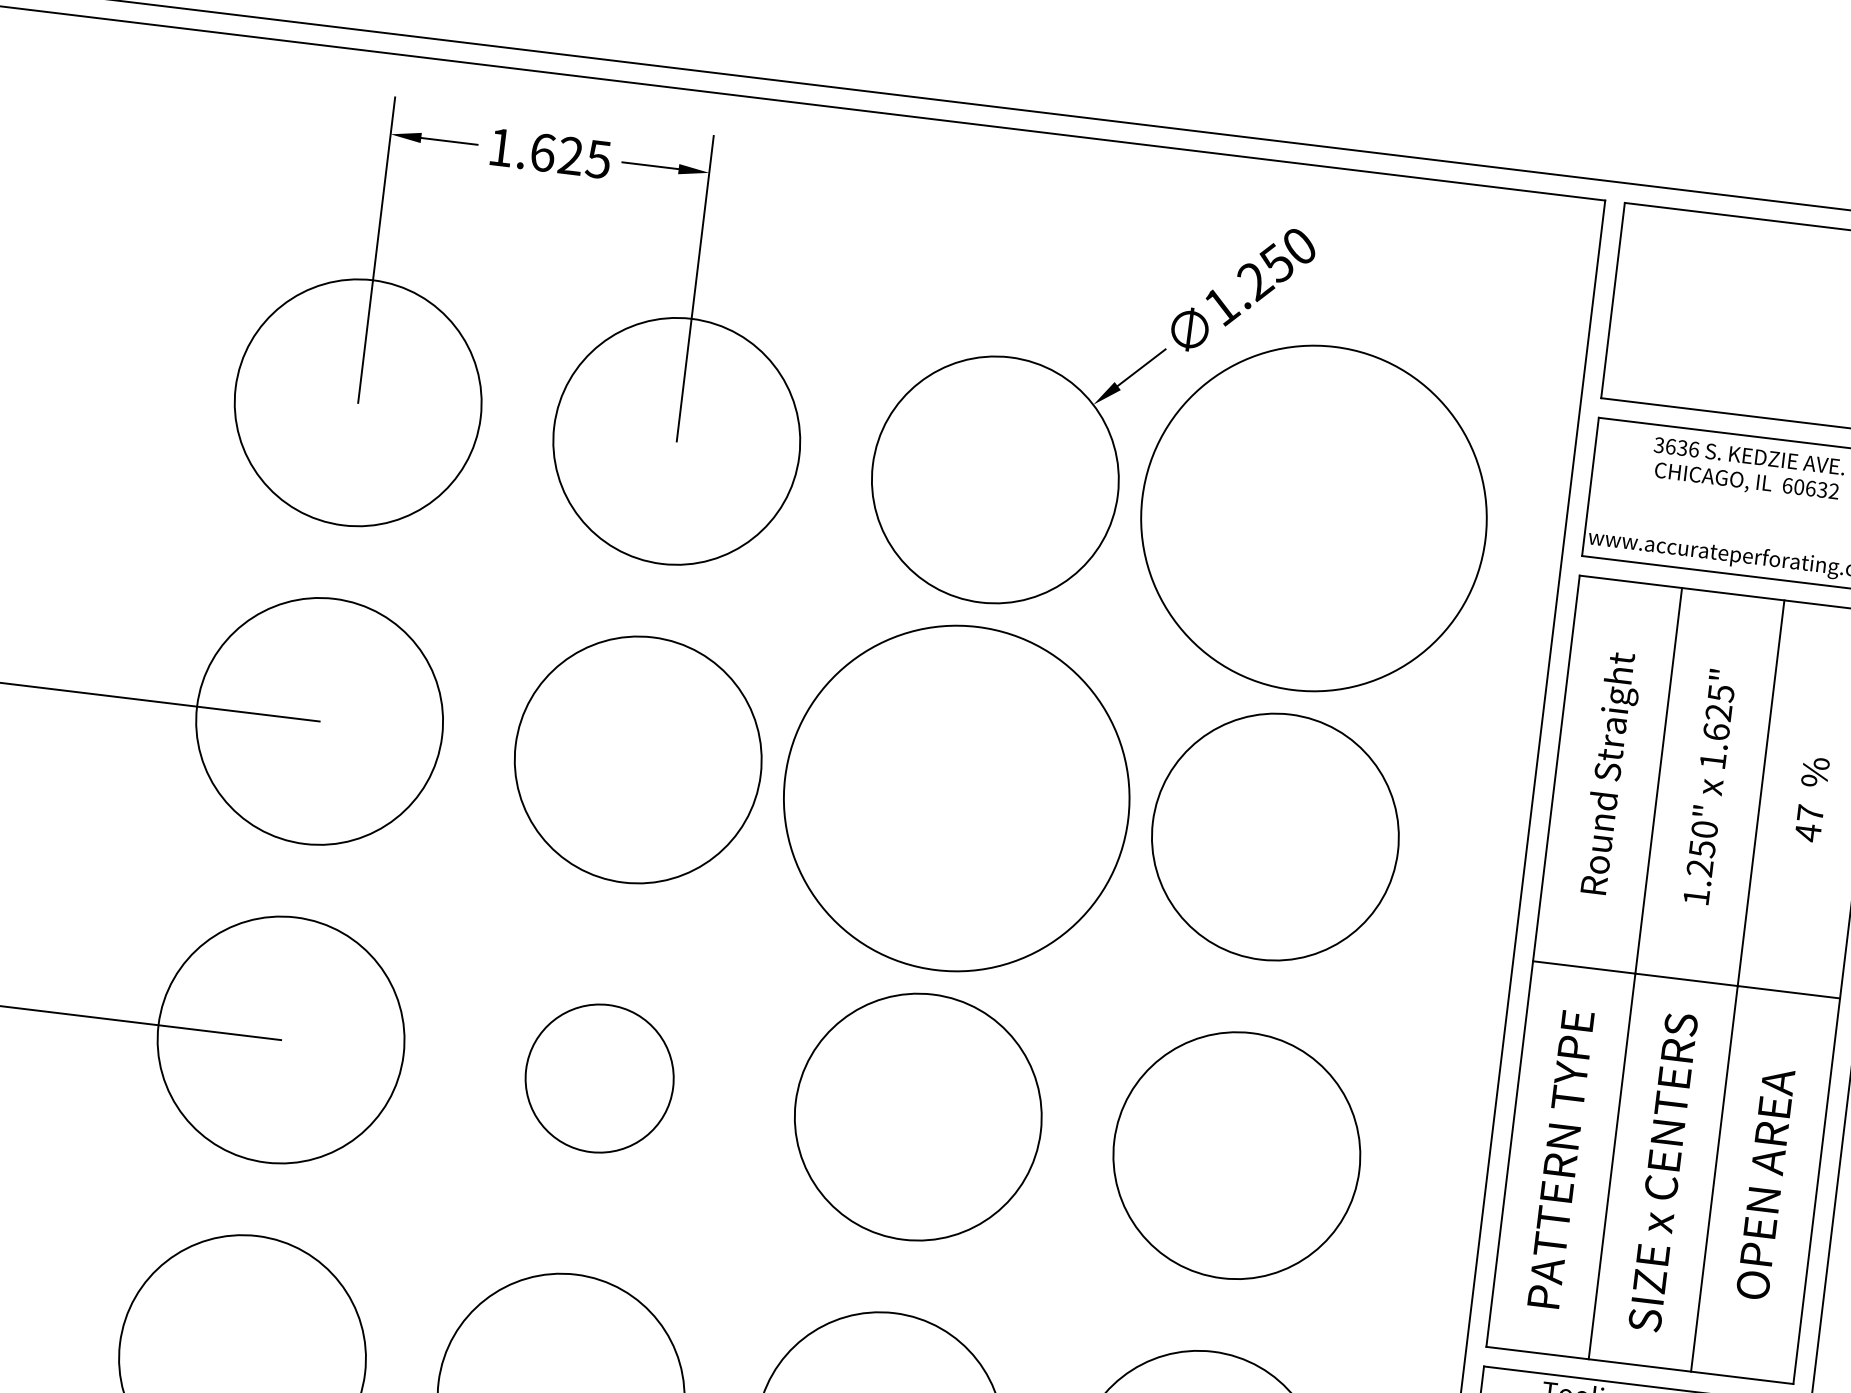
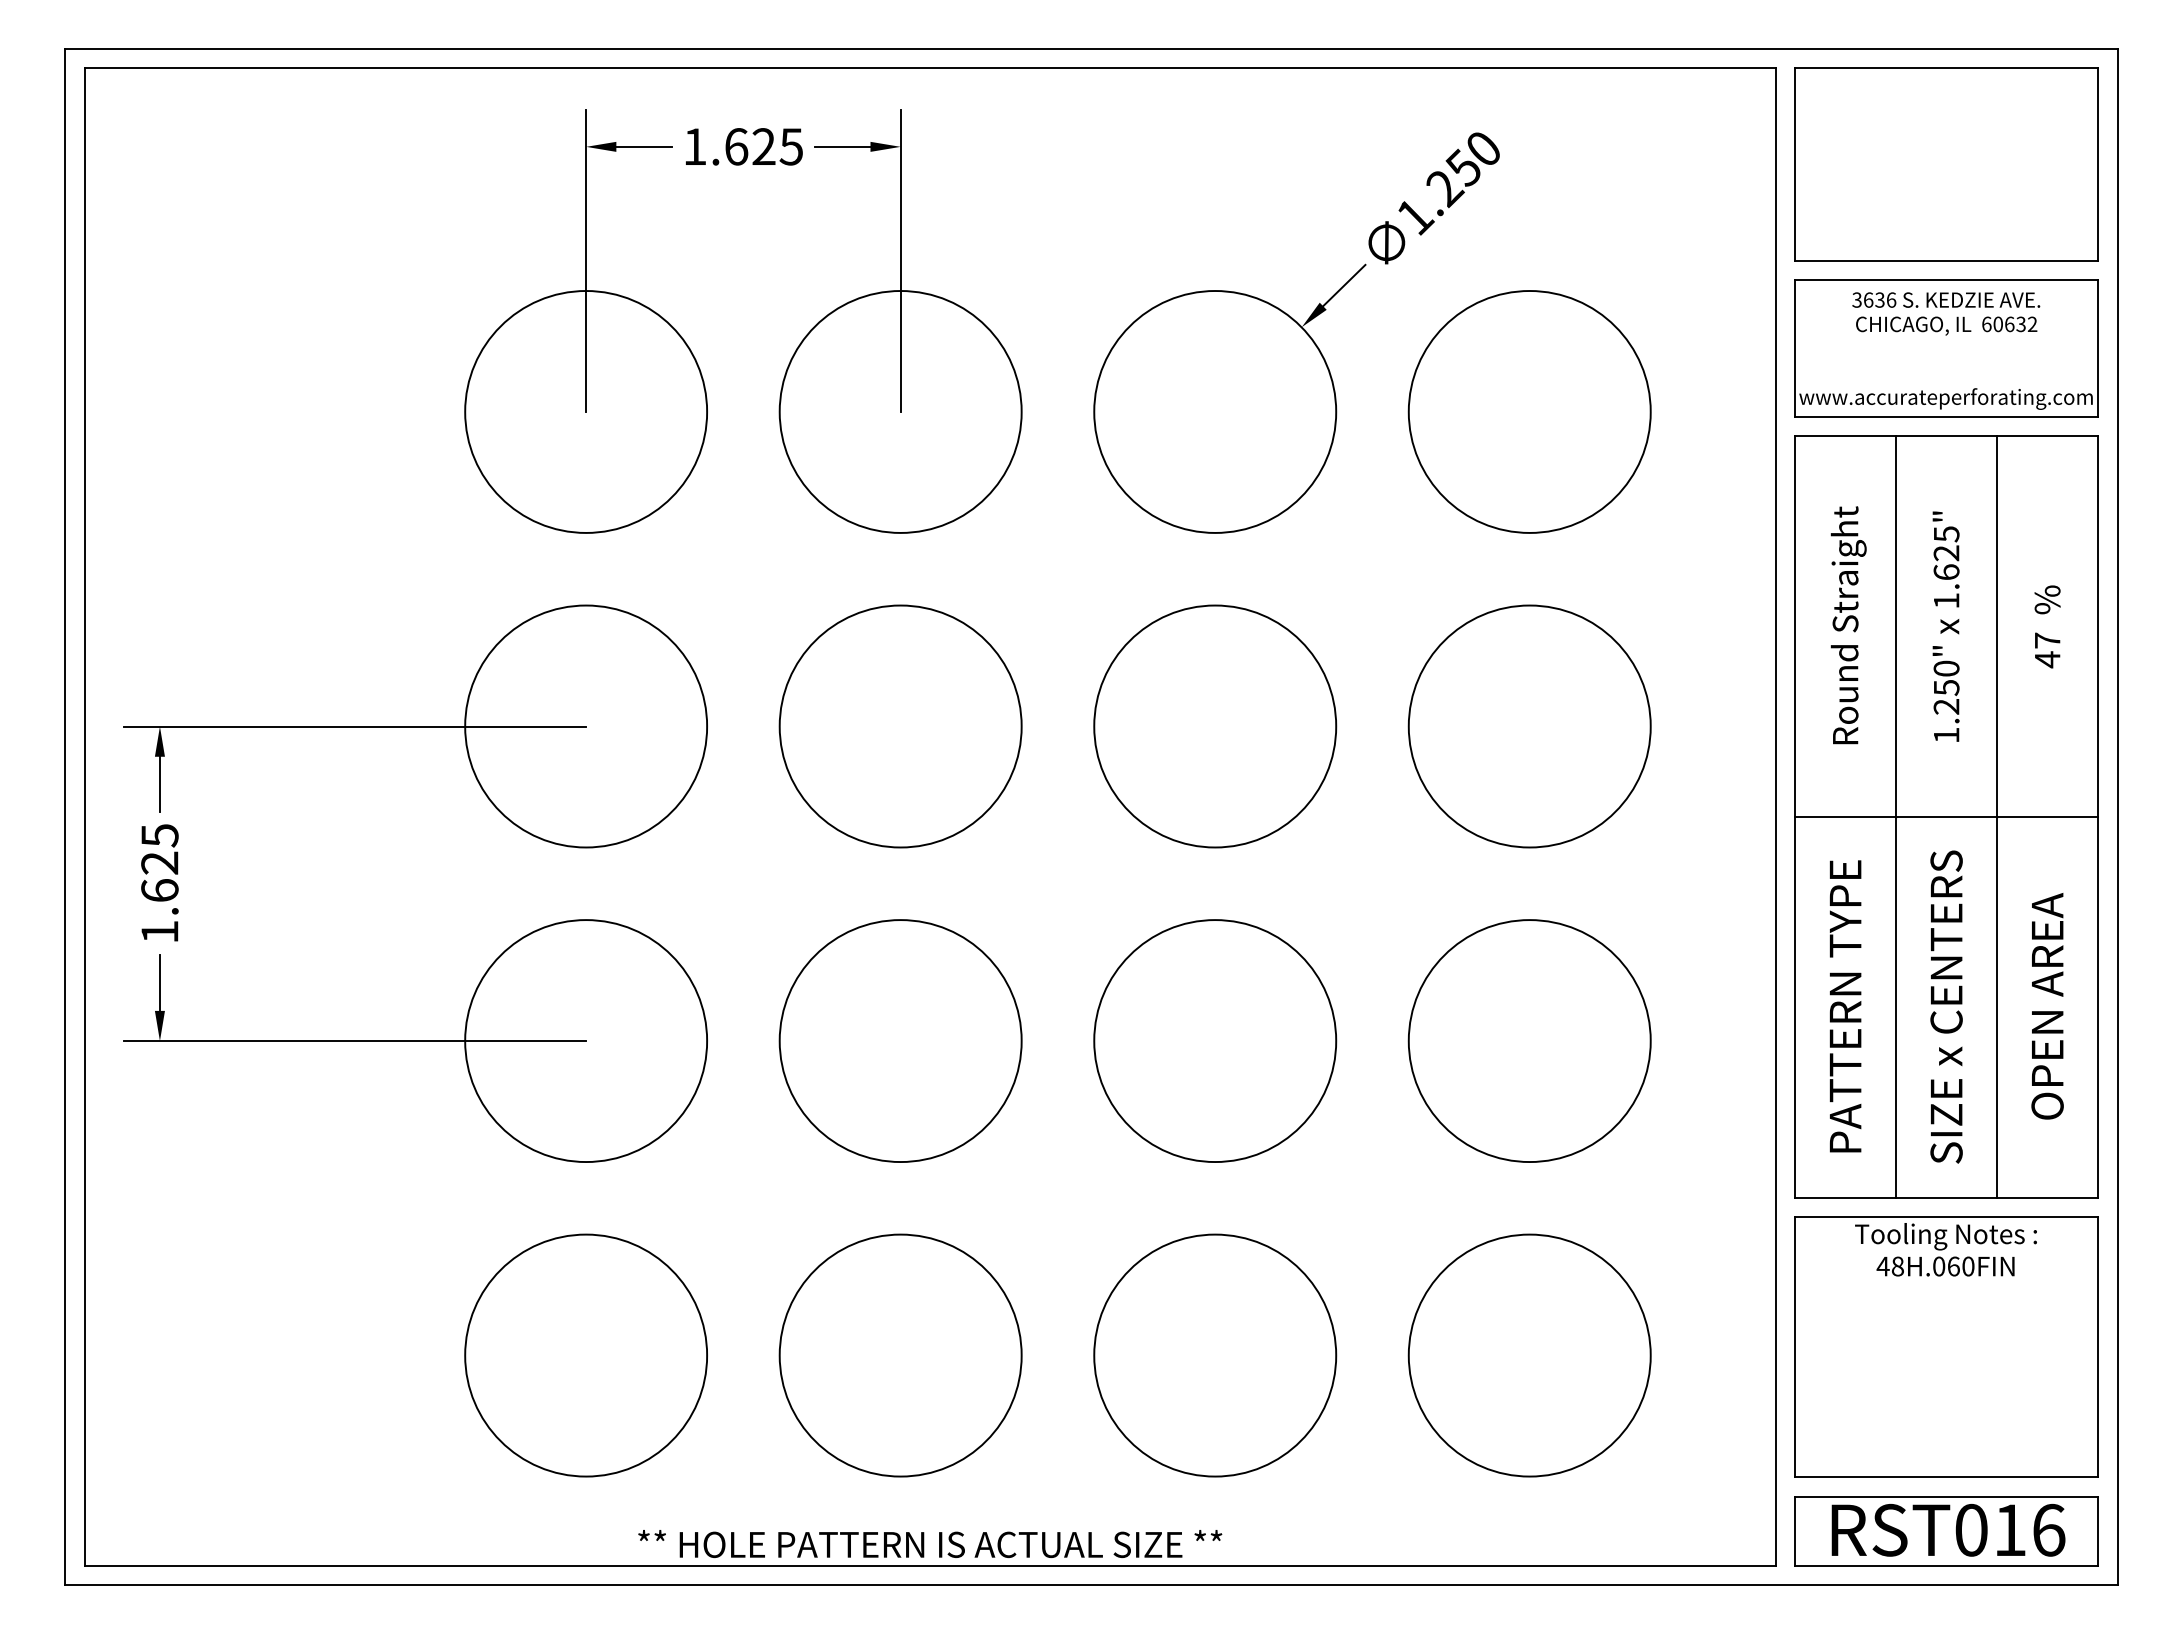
circle: (1313, 517) -> (1529, 411), size x0.71
circle: (957, 798) -> (1215, 726), size x0.71
circle: (599, 1079) -> (900, 1041), size x1.67

